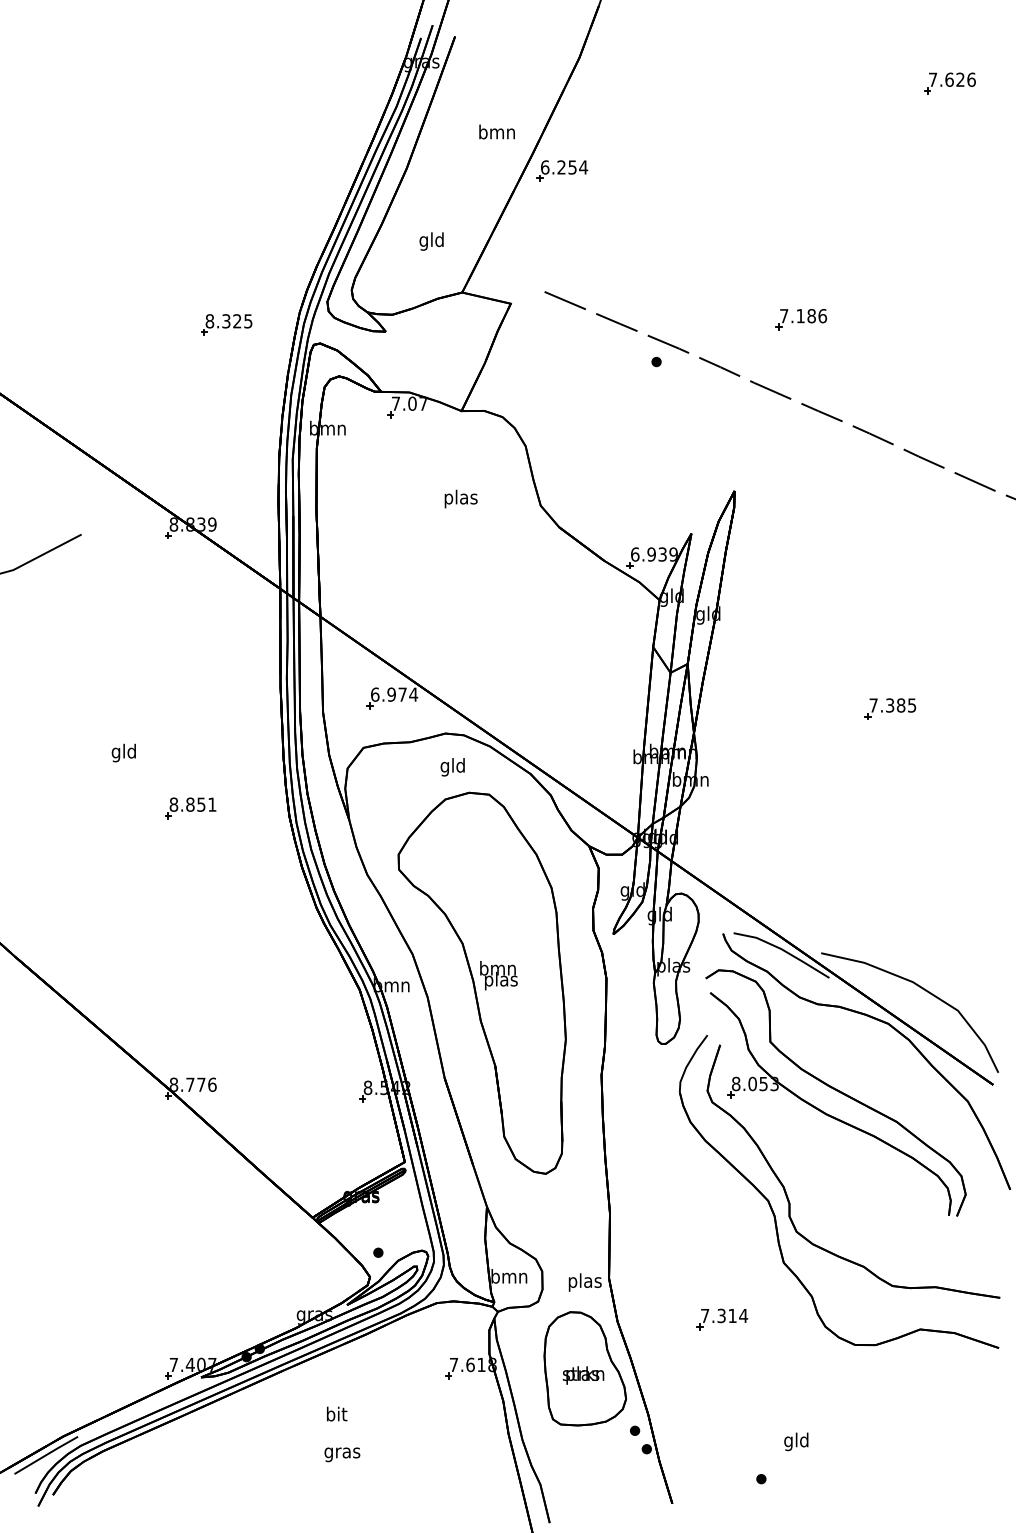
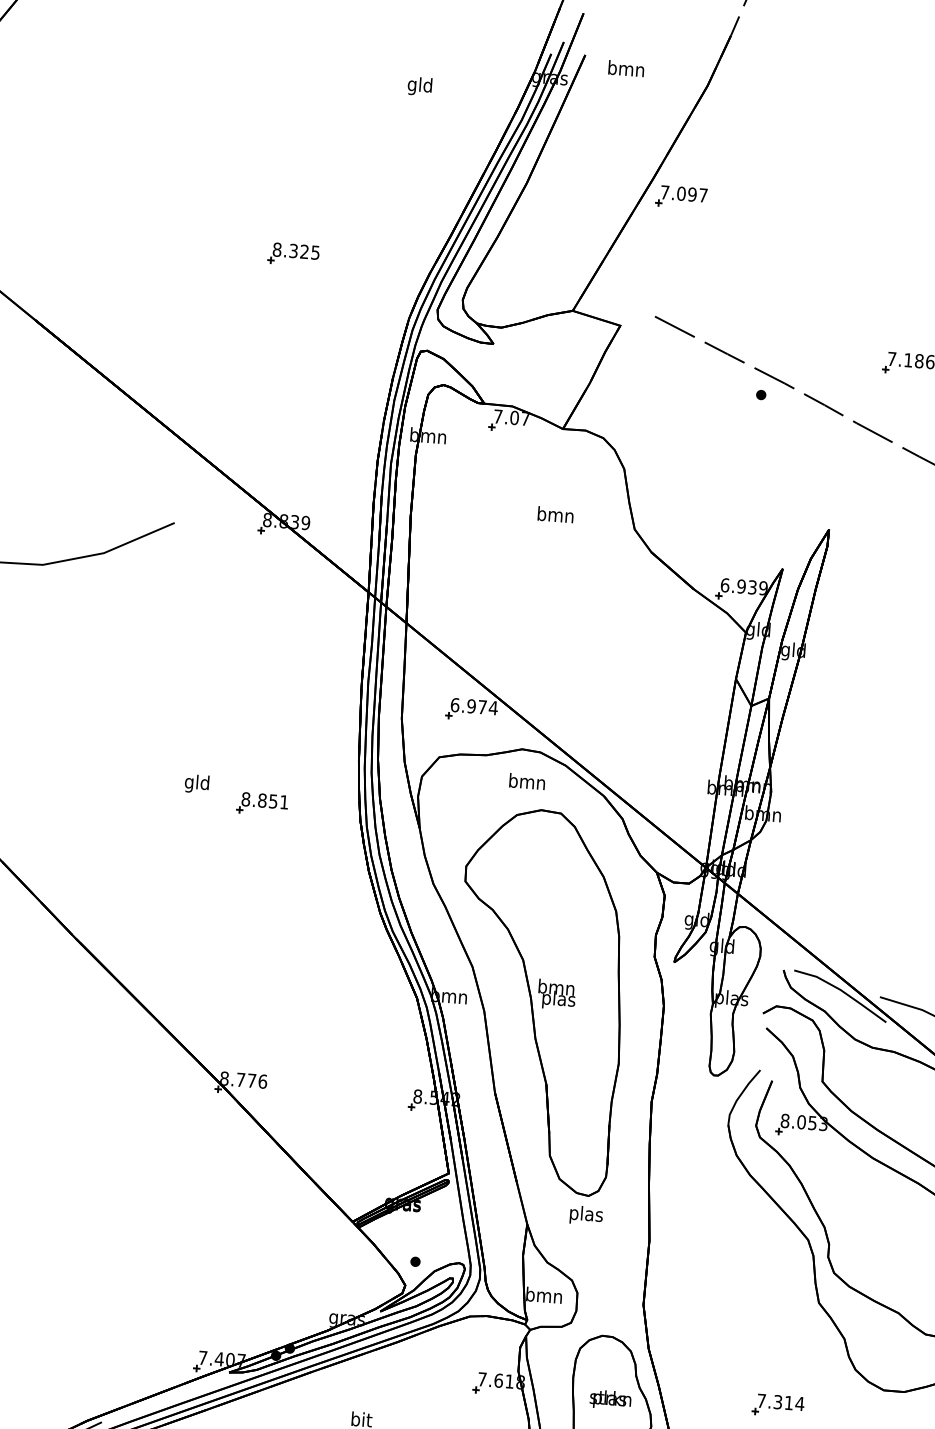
text: (496, 131) -> (625, 68), moved
text: (564, 167) -> (684, 194), 6.254 -> 7.097
text: (431, 241) -> (419, 86), moved
part: (226, 324) -> (293, 254), moved
text: (460, 498) -> (555, 516), plas -> bmn
text: (123, 752) -> (196, 783), moved
text: (452, 767) -> (526, 783), gld -> bmn
text: (584, 1282) -> (585, 1215), moved
part: (722, 1319) -> (778, 1405), moved

